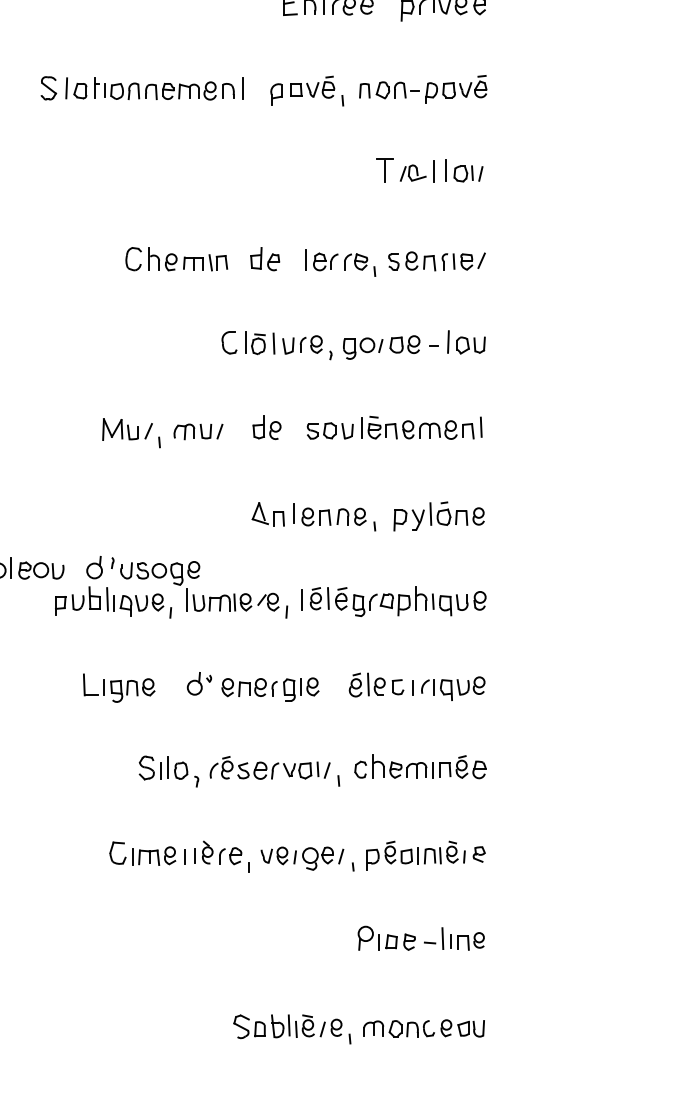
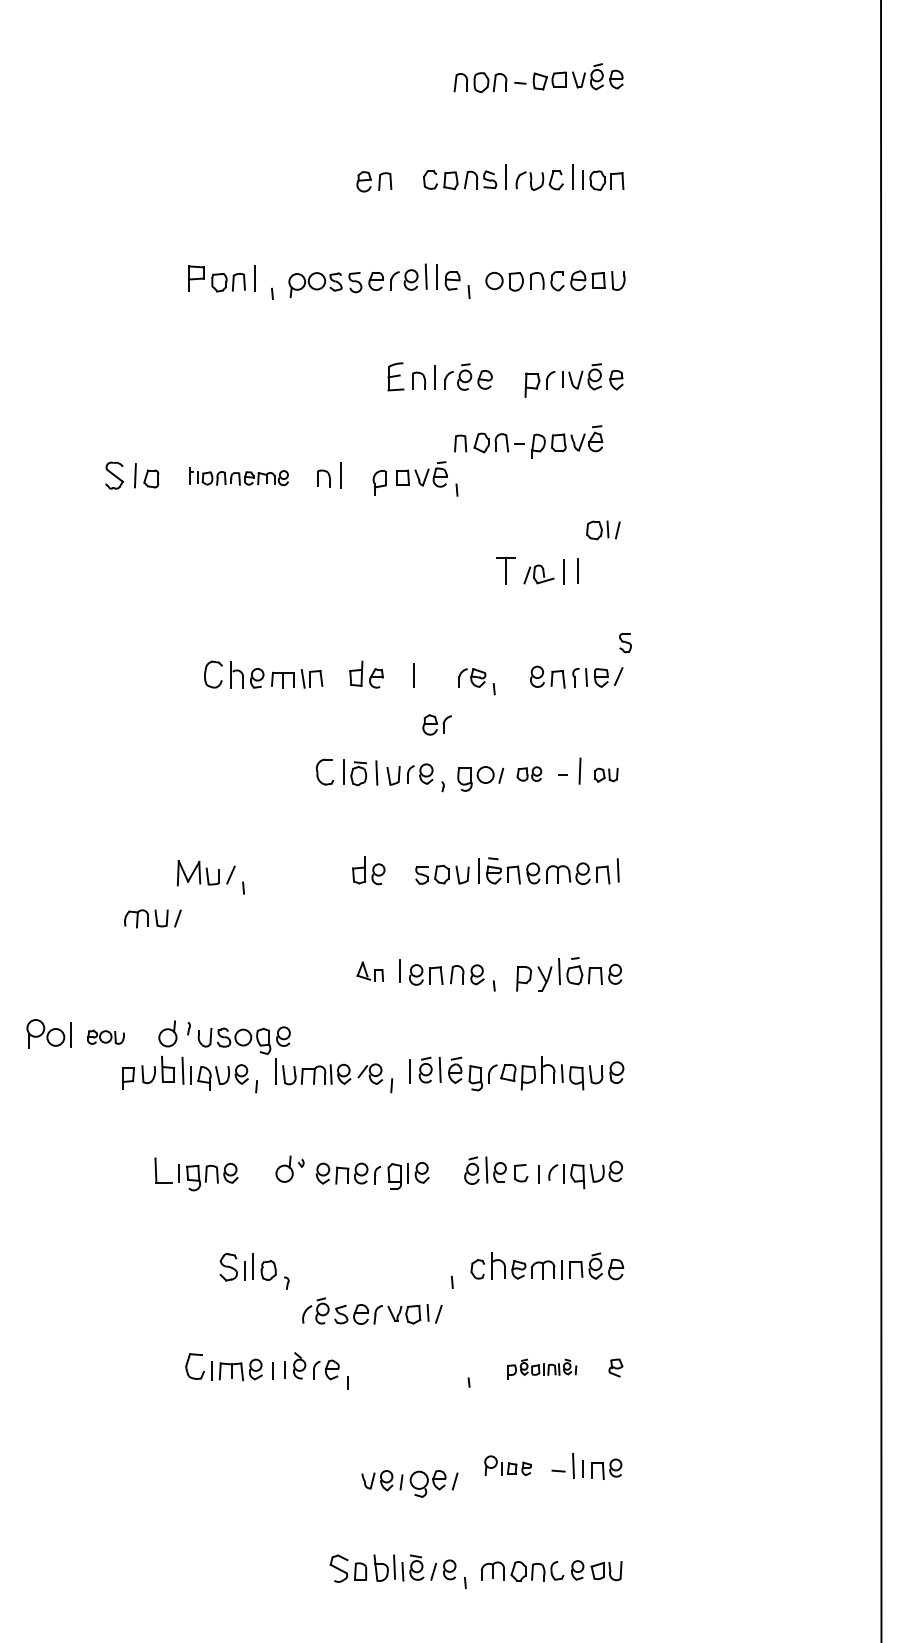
part: (155, 89) -> (238, 476), size x0.7
part: (423, 89) -> (528, 441), moved
part: (468, 174) -> (603, 530), moved
part: (325, 261) -> (436, 724), moved
part: (393, 262) -> (625, 643), moved
part: (405, 344) -> (529, 773), size x0.7
part: (471, 345) -> (606, 775), size x0.7
part: (198, 431) -> (152, 918), moved
part: (268, 514) -> (370, 971), size x0.7
part: (41, 569) -> (105, 1036), size x0.7
part: (270, 767) -> (372, 1310), moved
part: (415, 855) -> (541, 1369), size x0.6
part: (302, 858) -> (409, 1483), moved
part: (386, 938) -> (507, 1465), size x0.7

